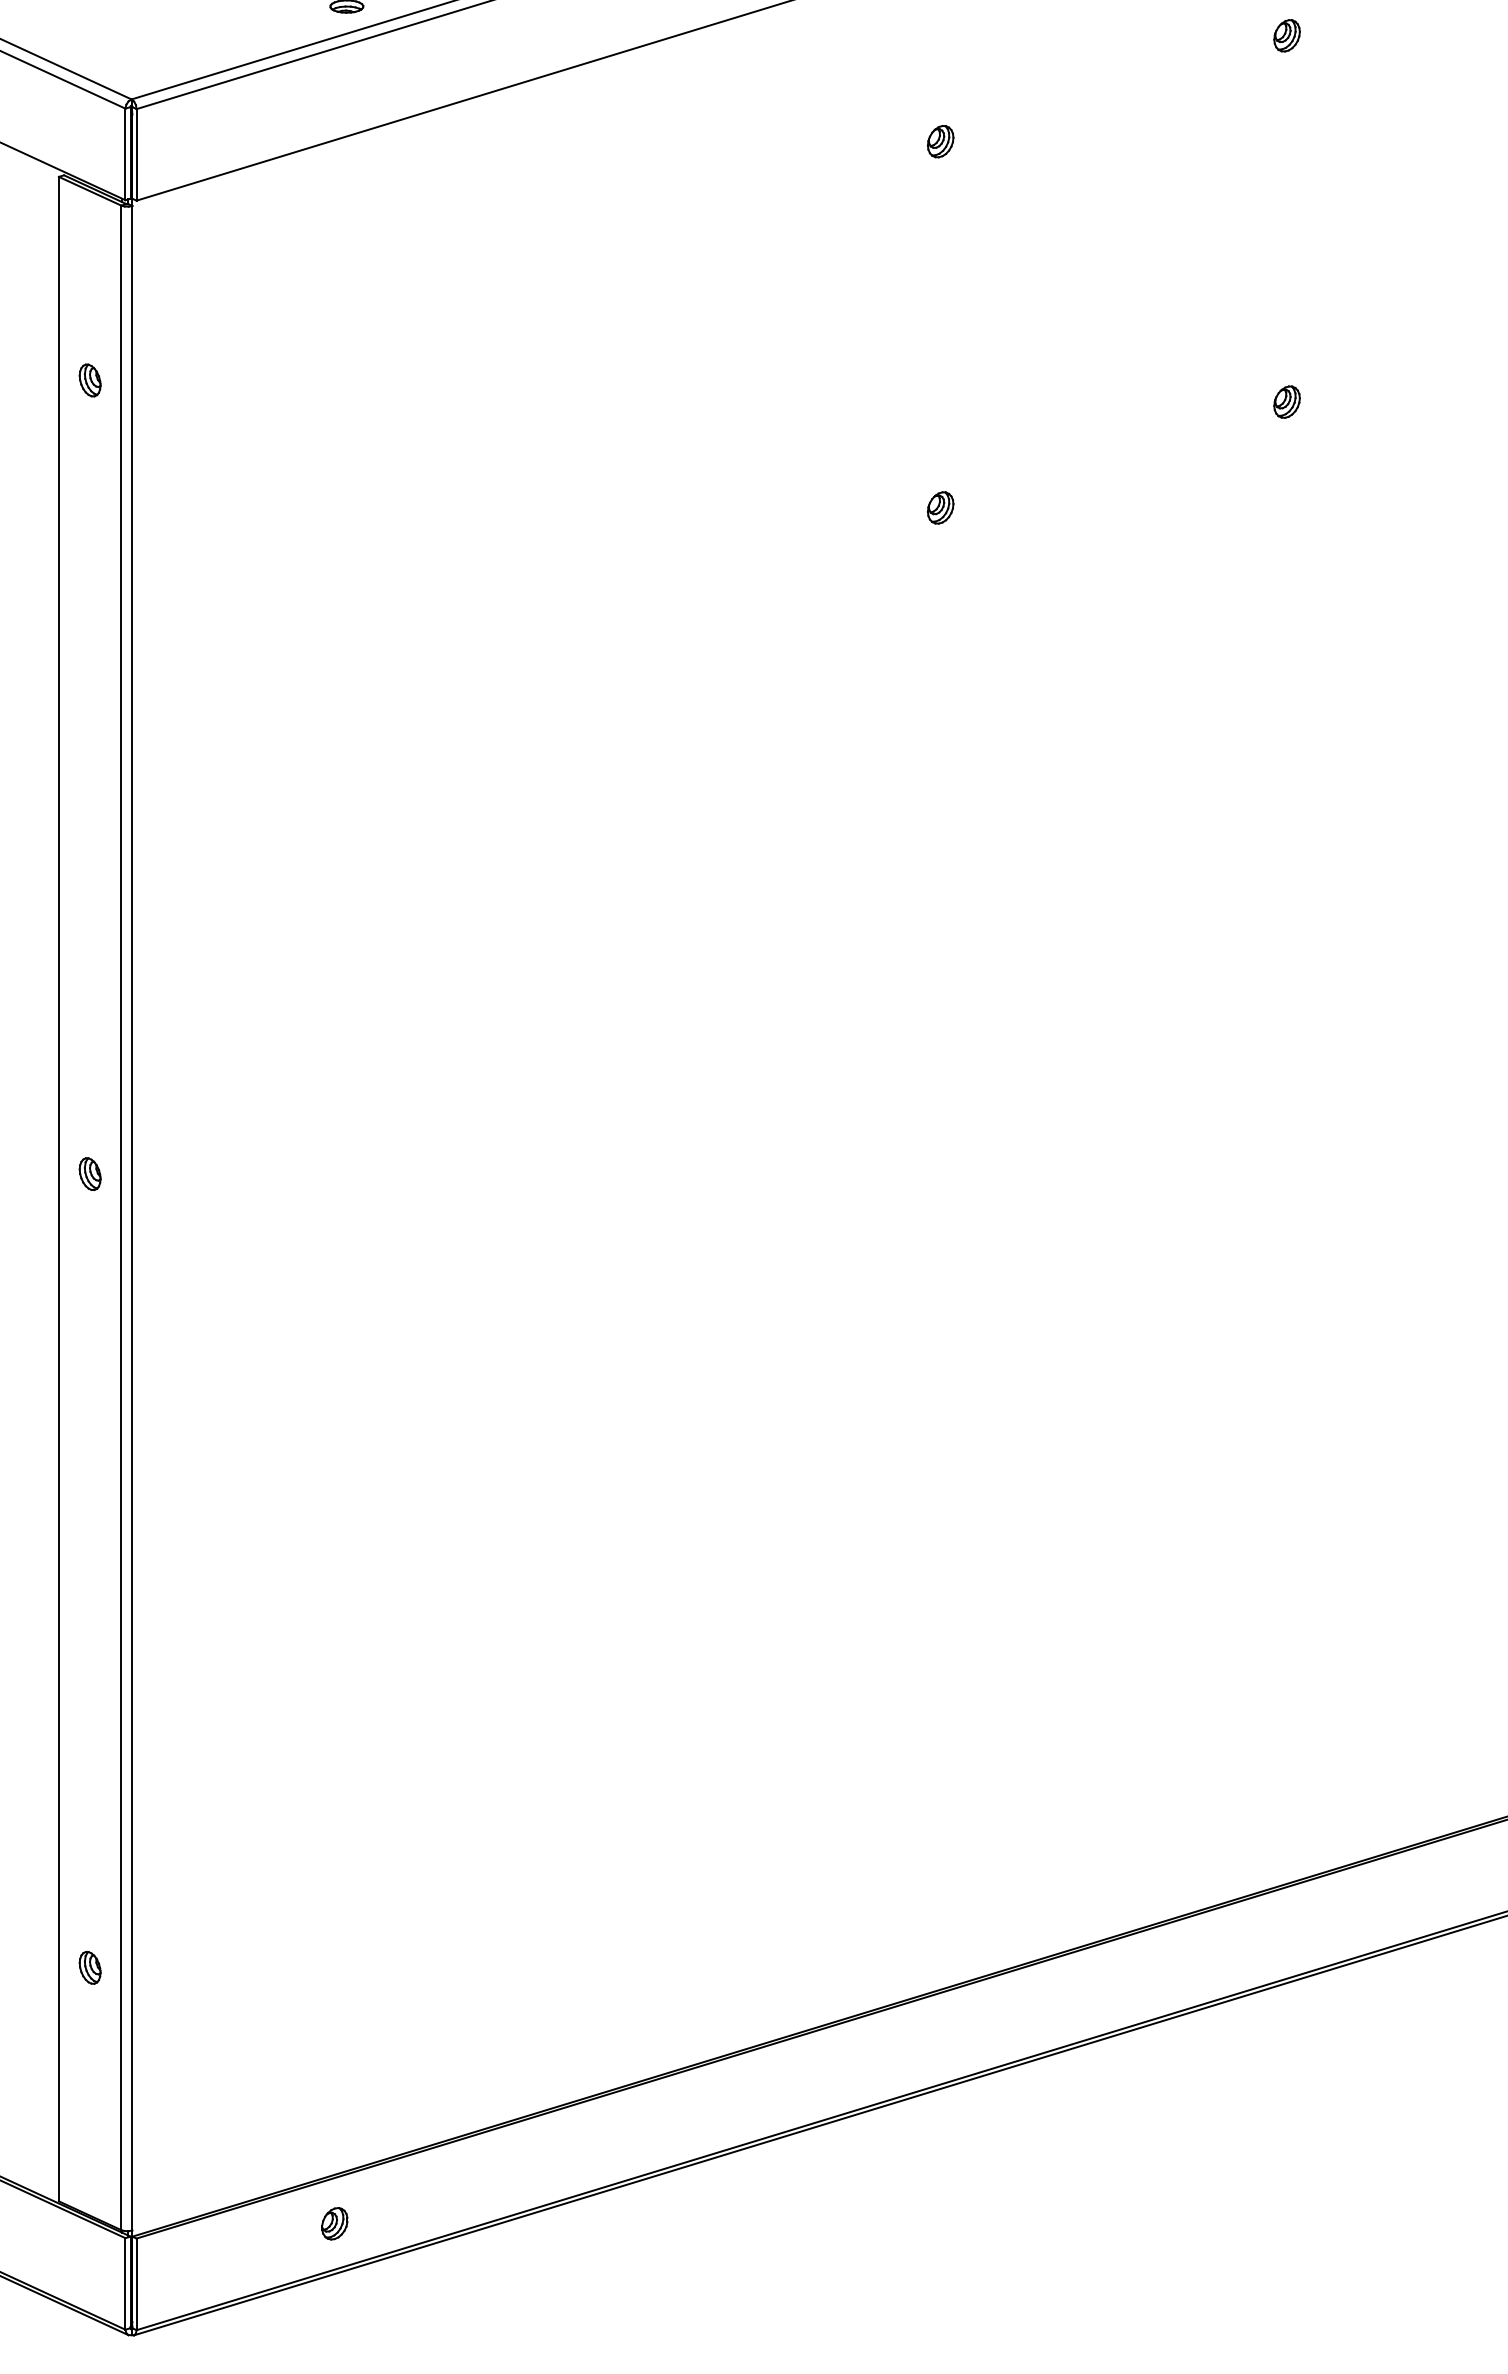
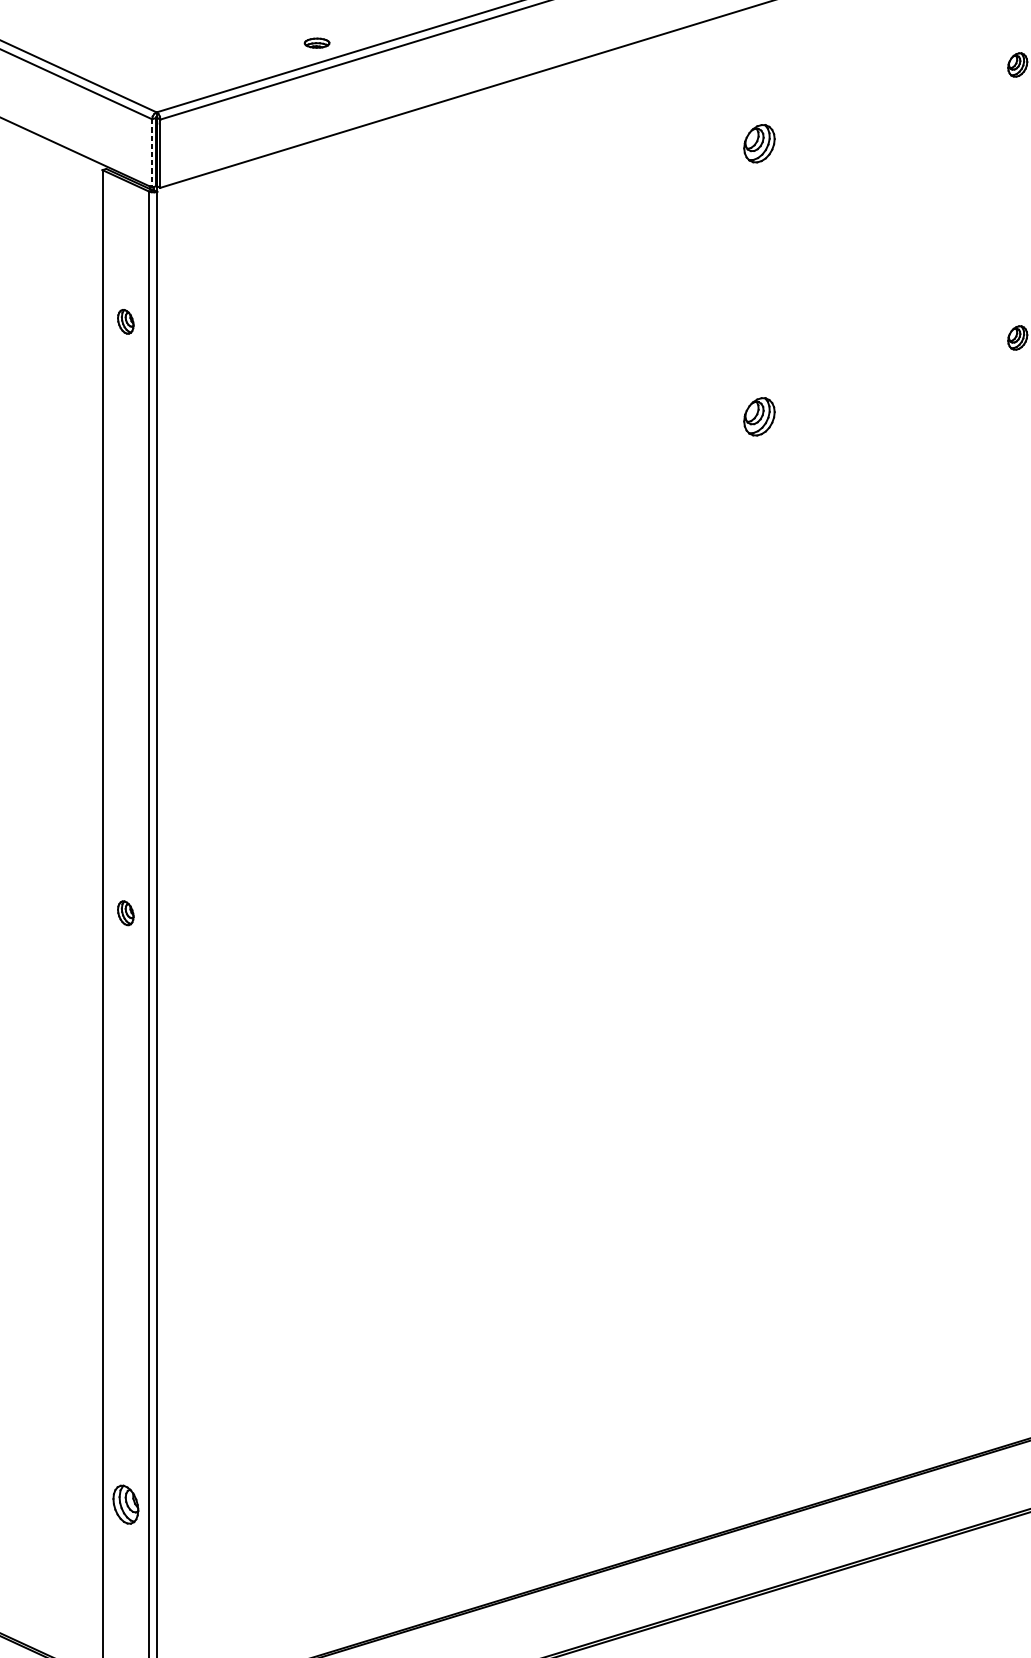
part: (940, 141) -> (759, 143), size x1.6
line: (125, 154) -> (152, 153), solid -> dashed
part: (940, 507) -> (759, 416), size x1.6
part: (89, 1967) -> (125, 1504), size x1.6

